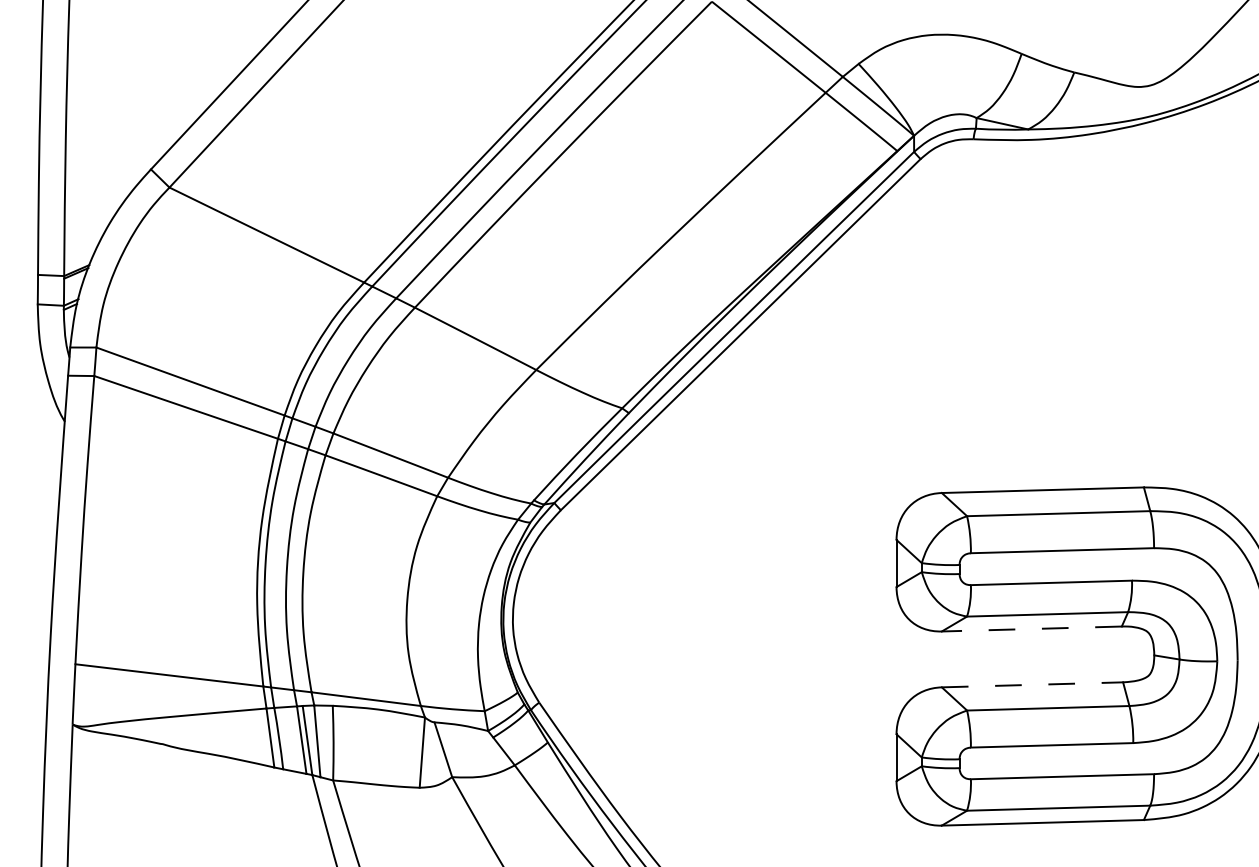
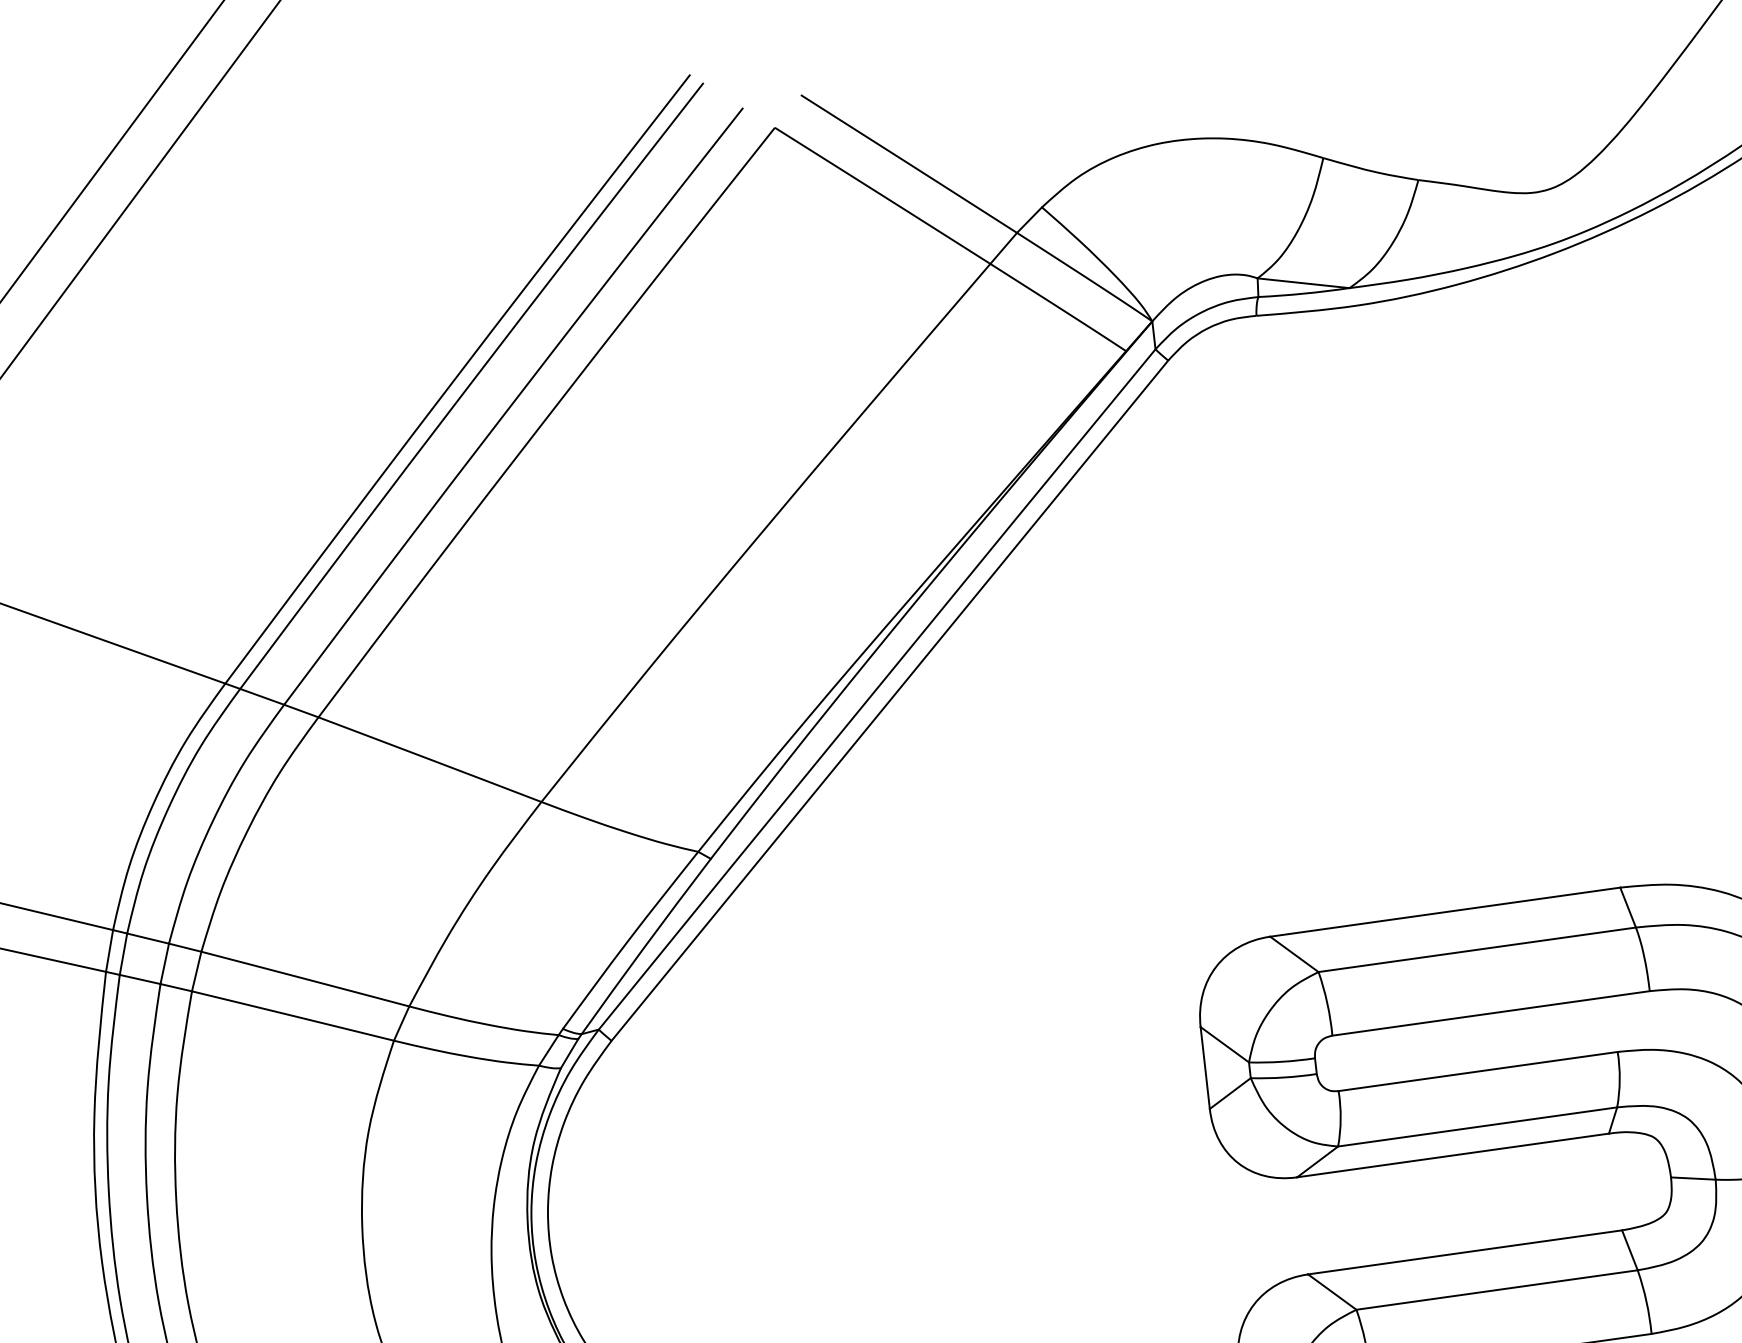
line: (1031, 629) -> (1452, 1156), dashed -> solid
line: (1032, 684) -> (1465, 1251), dashed -> solid

